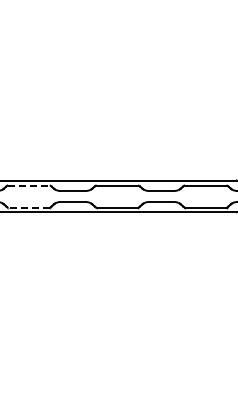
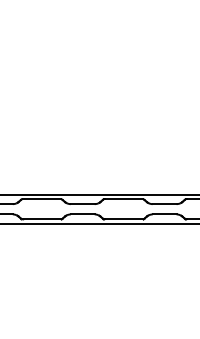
line: (28, 185) -> (41, 199), dashed -> solid
line: (28, 207) -> (41, 219), dashed -> solid

